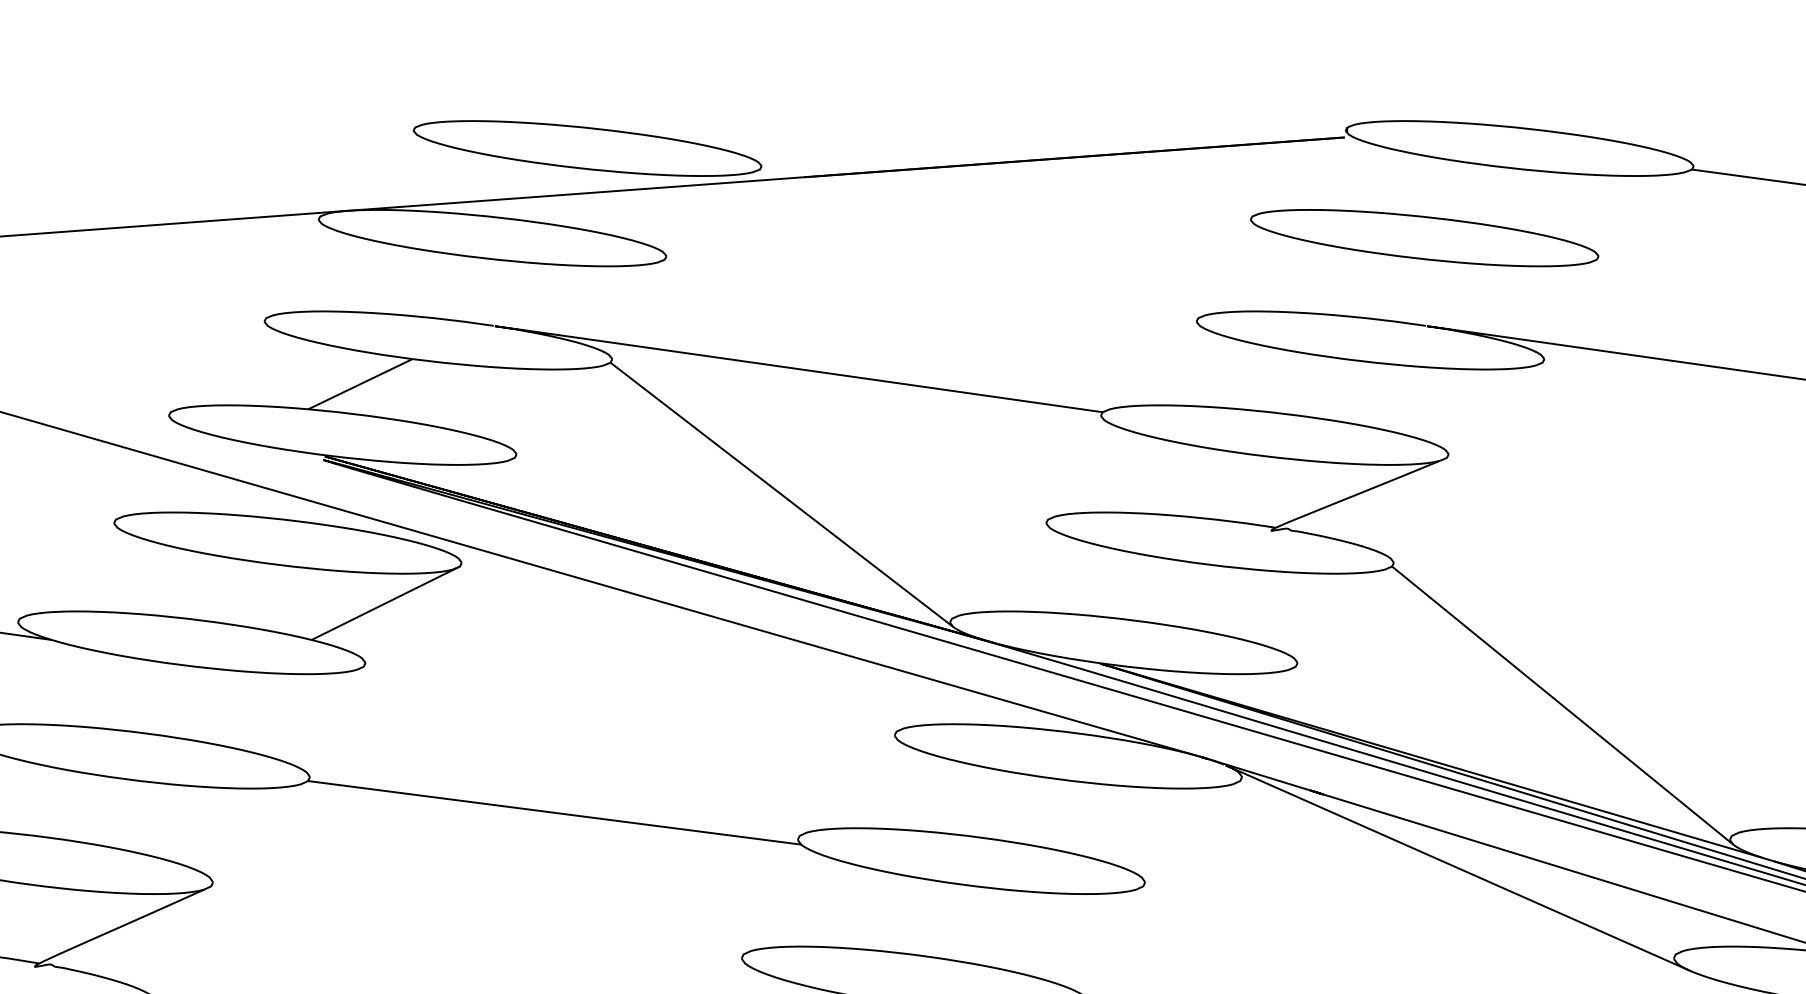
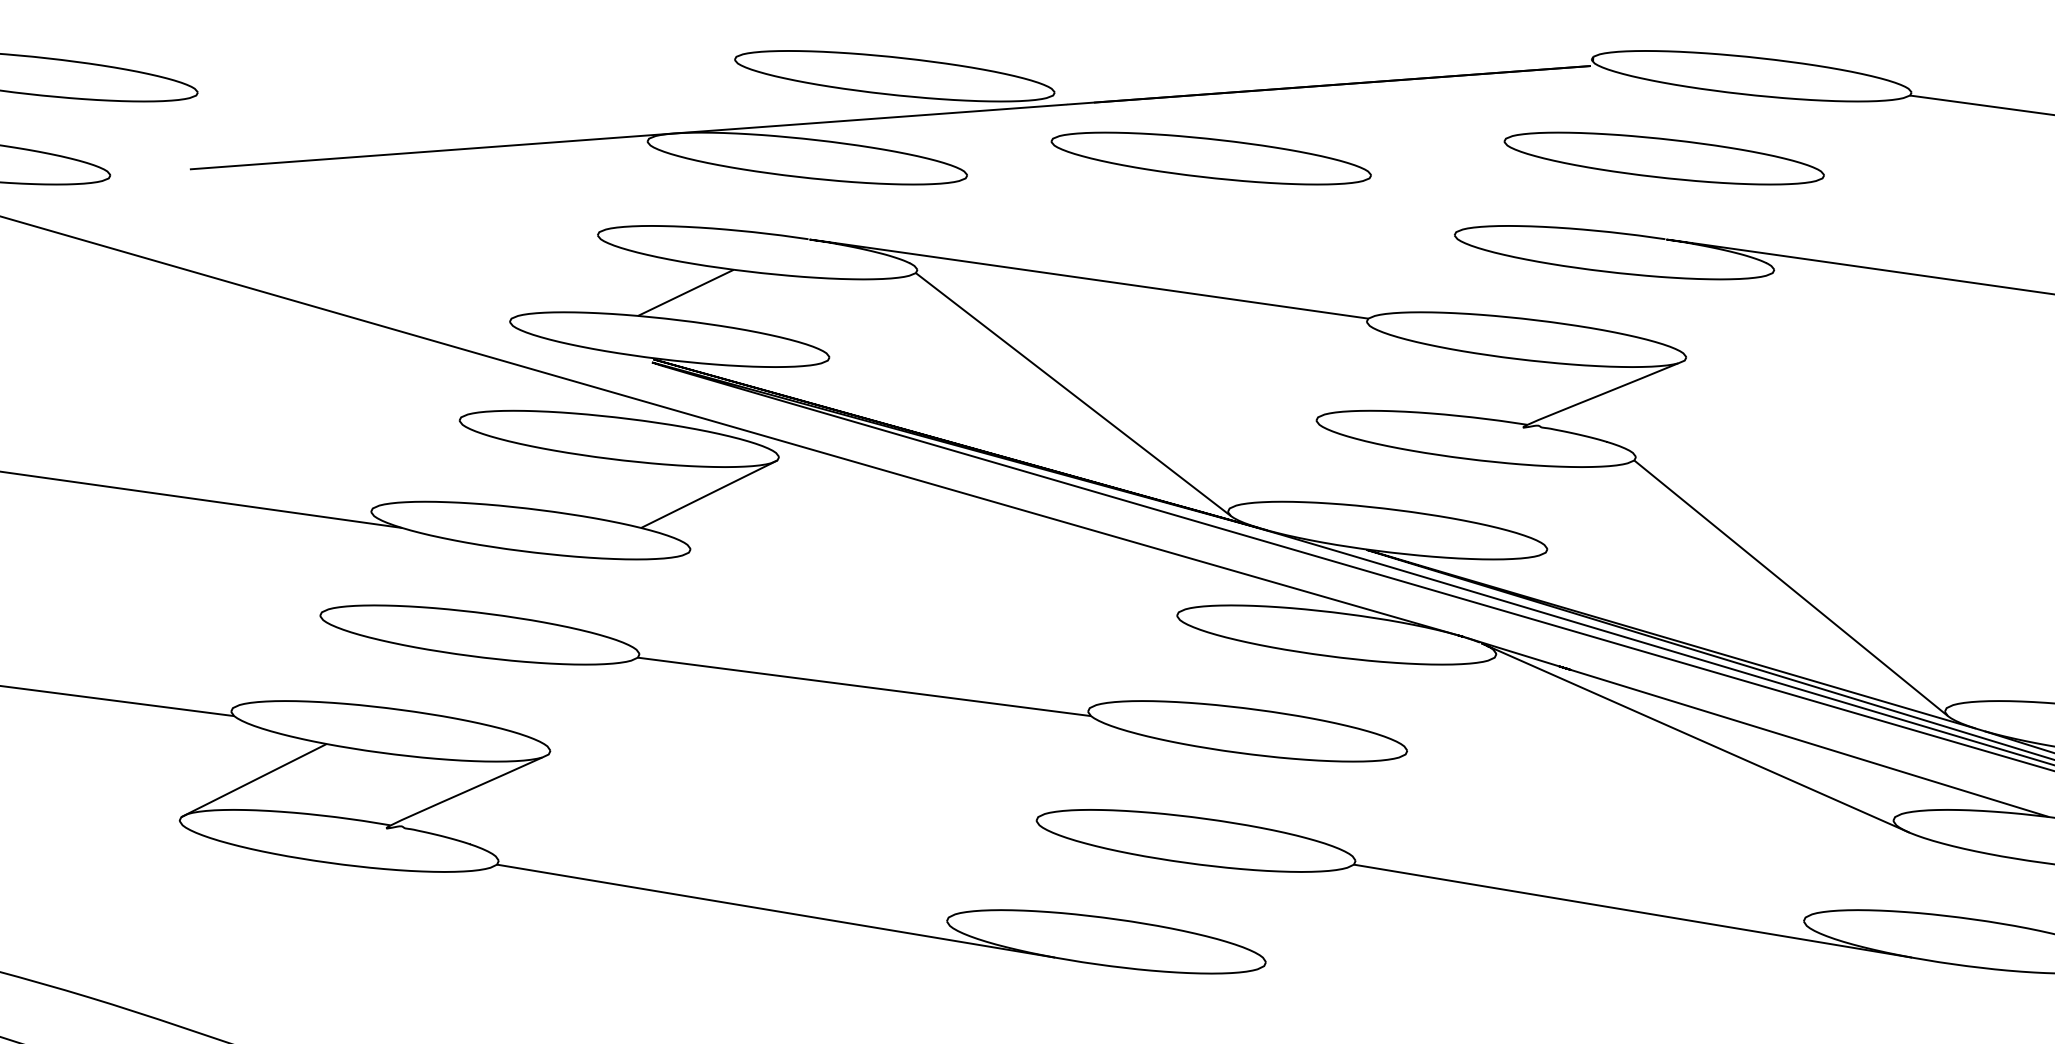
part: (931, 238) -> (1210, 158), added

